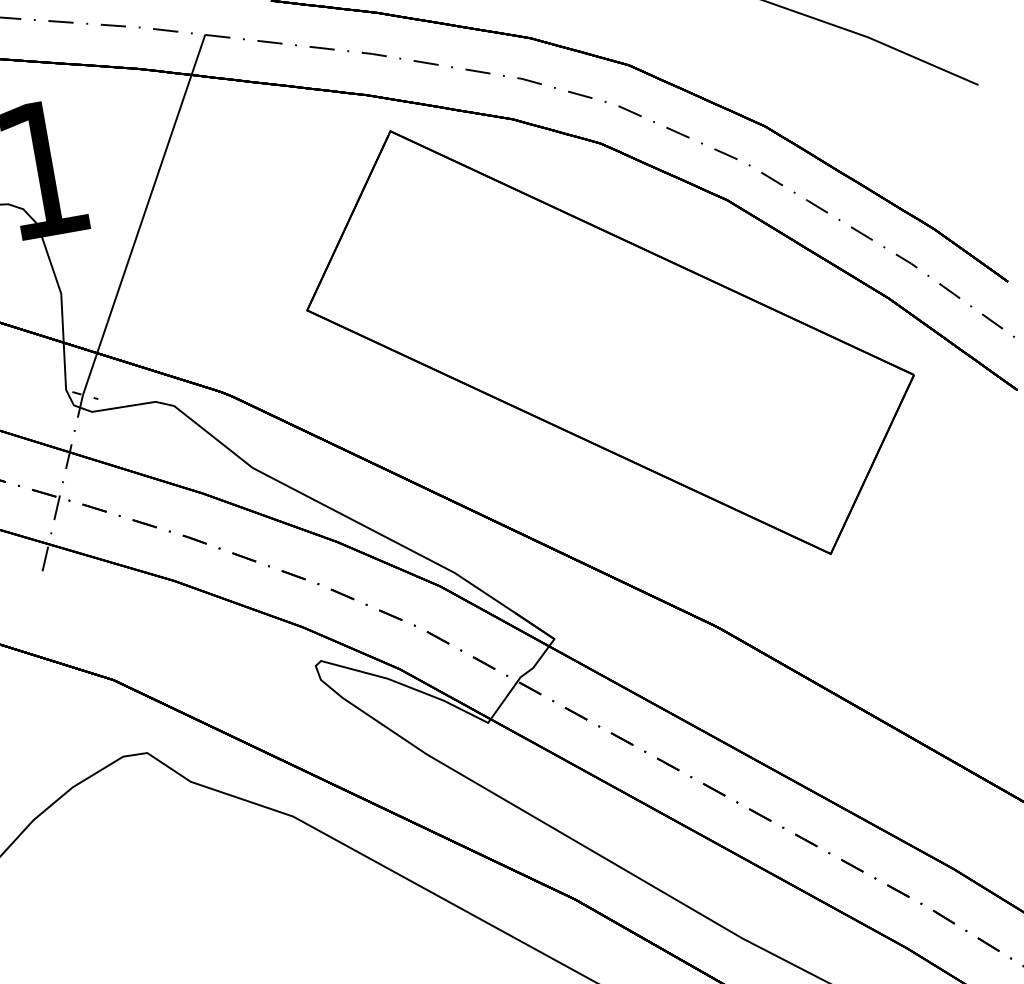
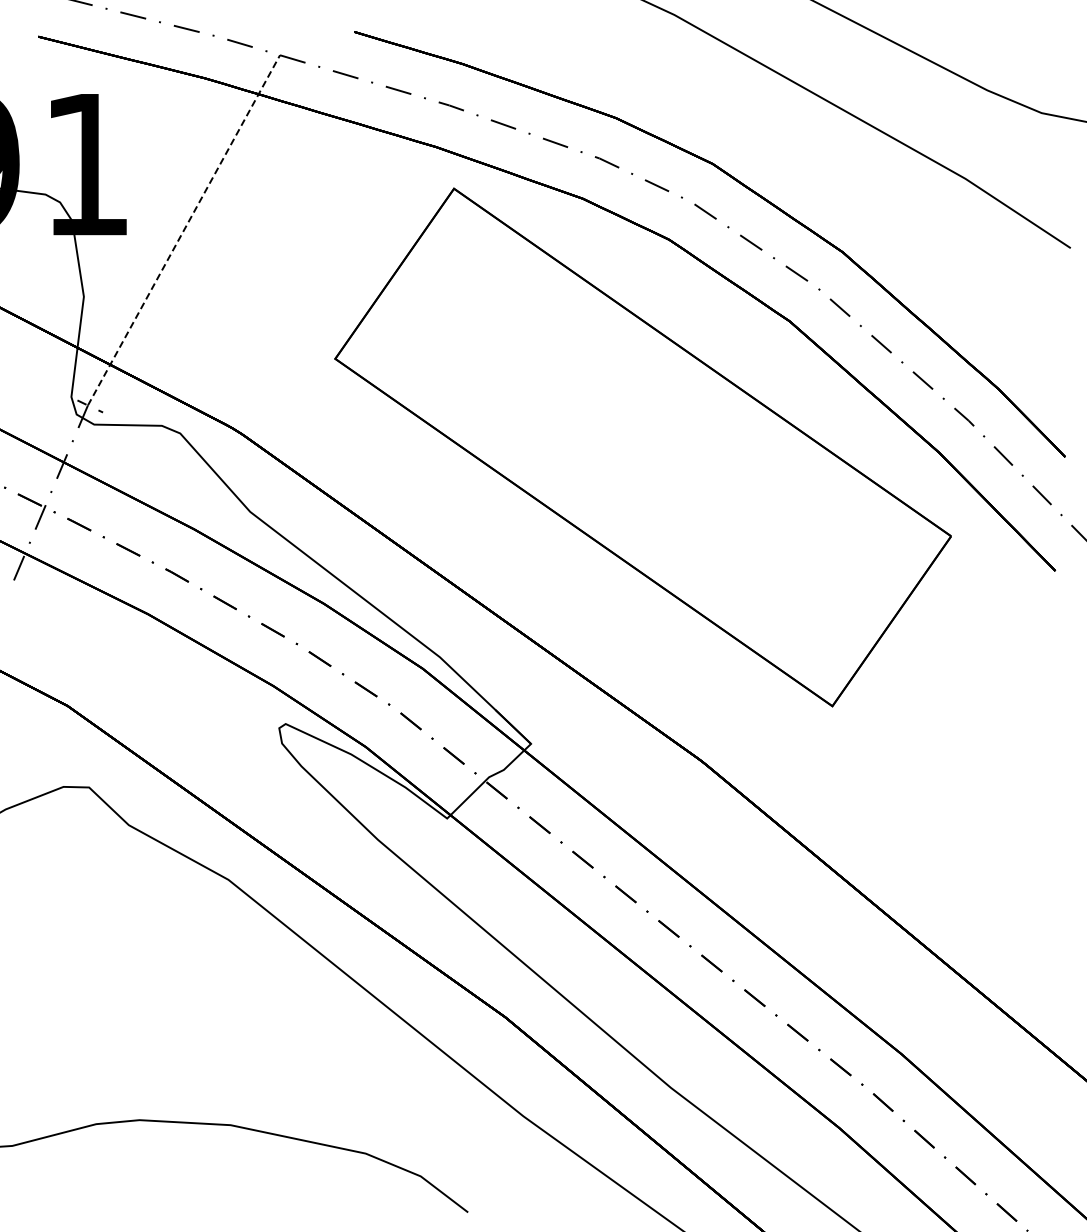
line: (144, 214) -> (184, 230), solid -> dashed

